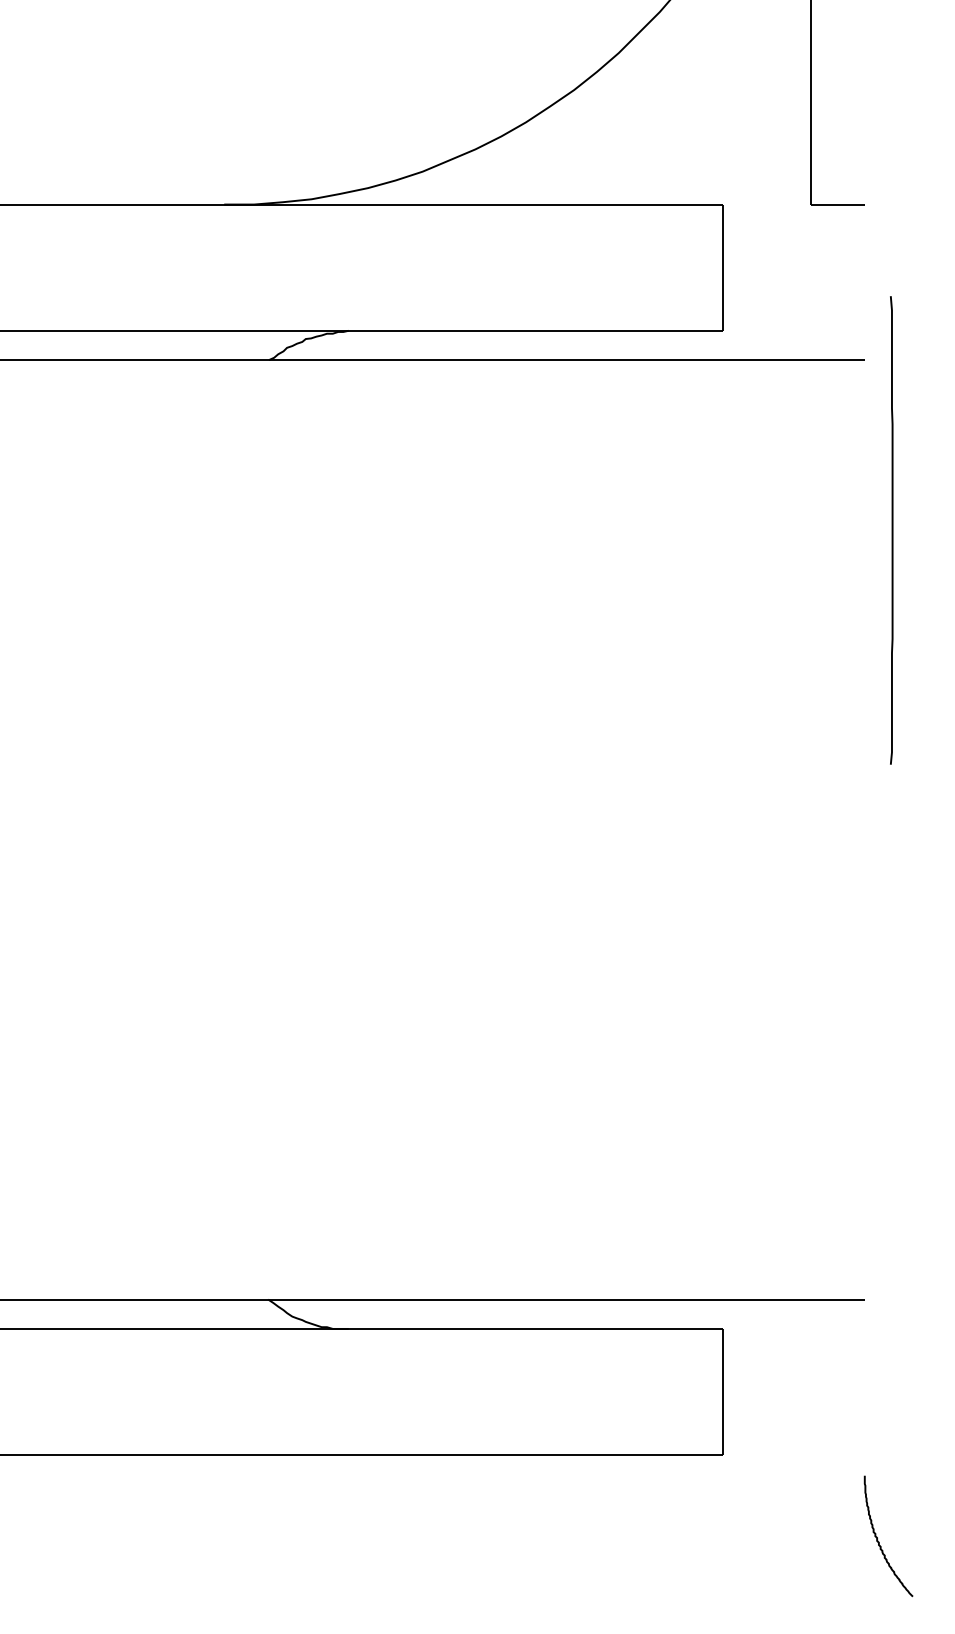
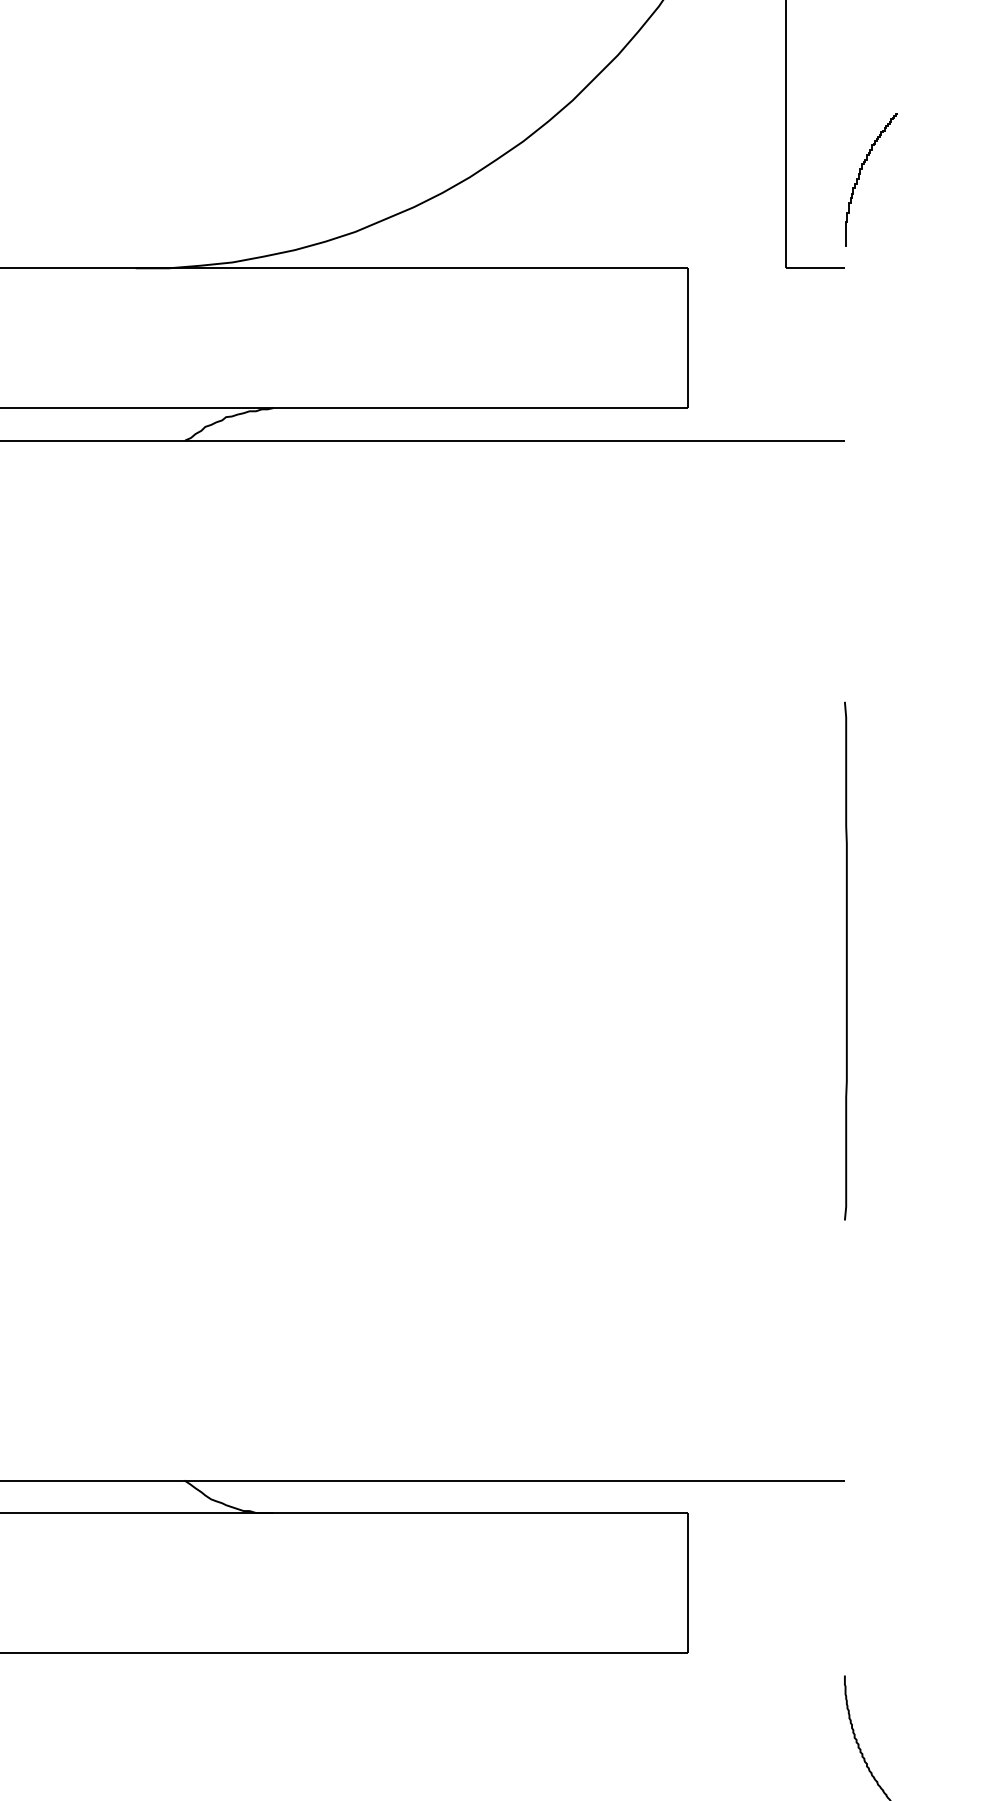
curve: (879, 119) -> (861, 174), added
line: (891, 530) -> (845, 961), moved

